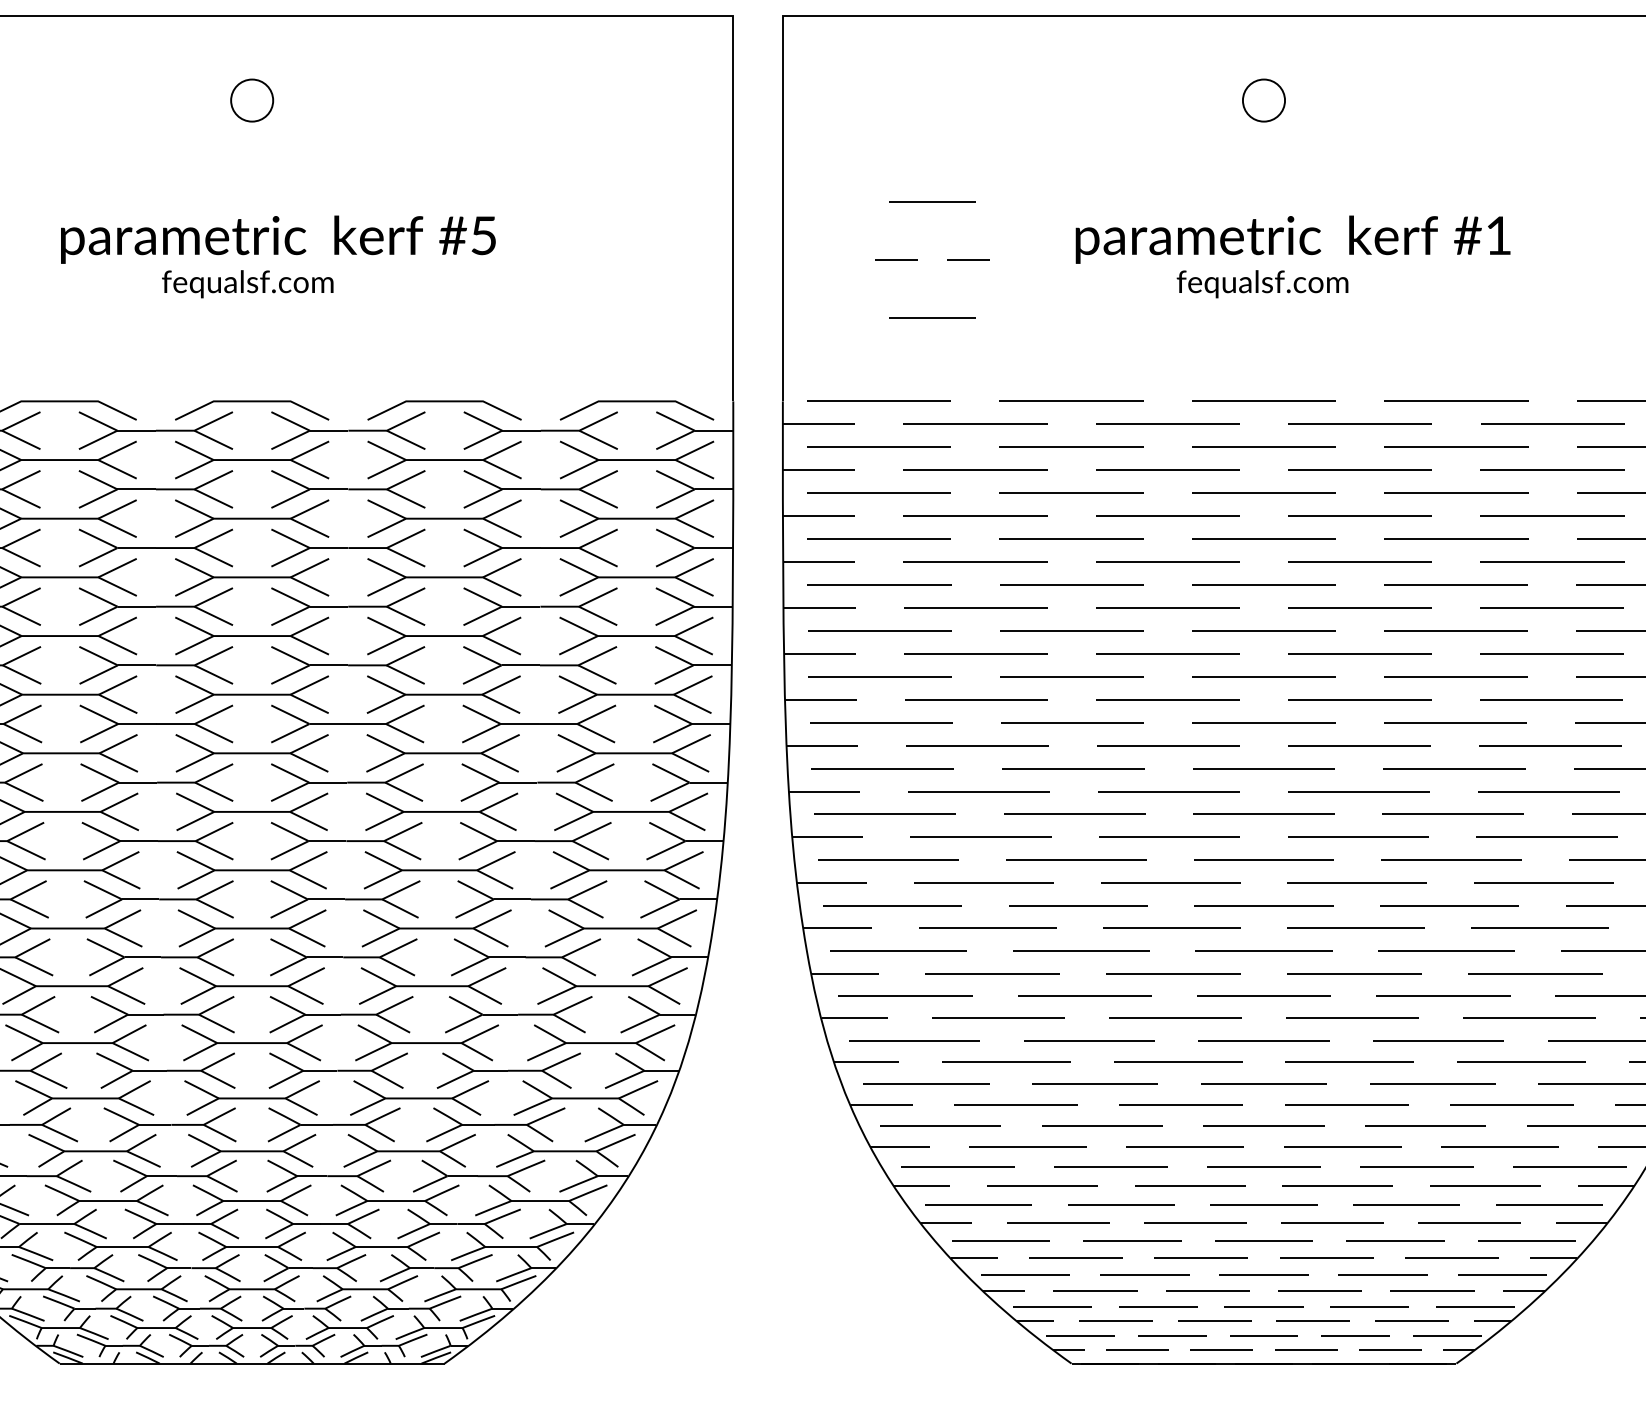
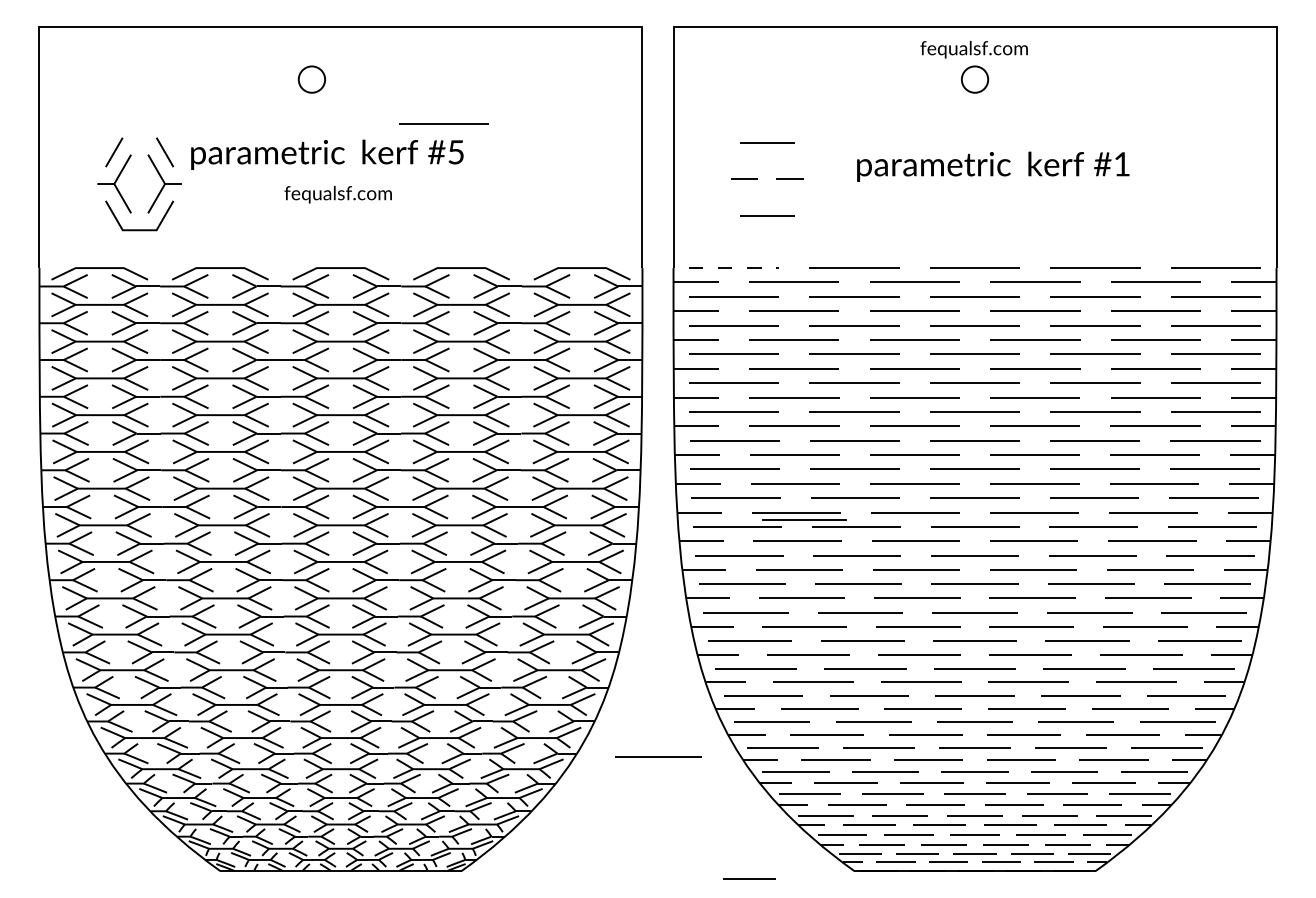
part: (251, 100) -> (311, 79), moved
line: (415, 170) -> (443, 123), added
text: (278, 239) -> (327, 154), moved
text: (1261, 283) -> (973, 49), moved
line: (880, 401) -> (734, 268), solid -> dashed
line: (991, 802) -> (804, 519), added
line: (758, 1180) -> (658, 756), added
line: (904, 1375) -> (749, 878), added

